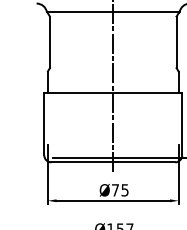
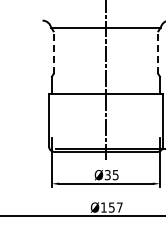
line: (49, 42) -> (53, 52), solid -> dashed
line: (176, 42) -> (158, 52), solid -> dashed
text: (115, 190) -> (107, 175), Ø75 -> Ø35

